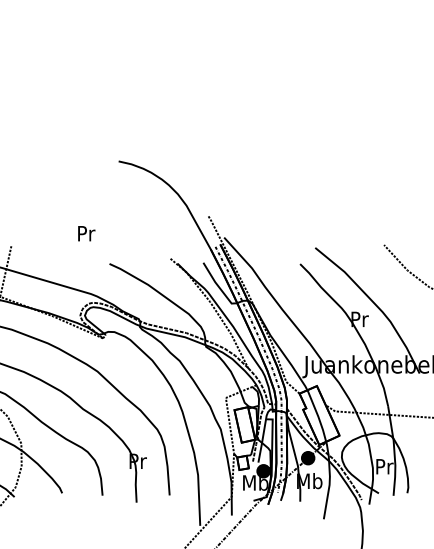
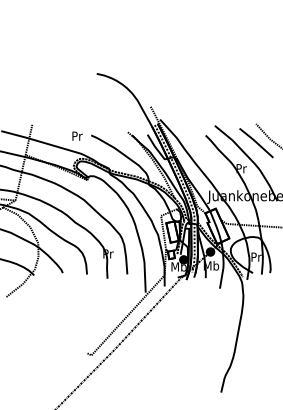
text: (86, 232) -> (77, 135), moved
line: (384, 277) -> (256, 143), added

